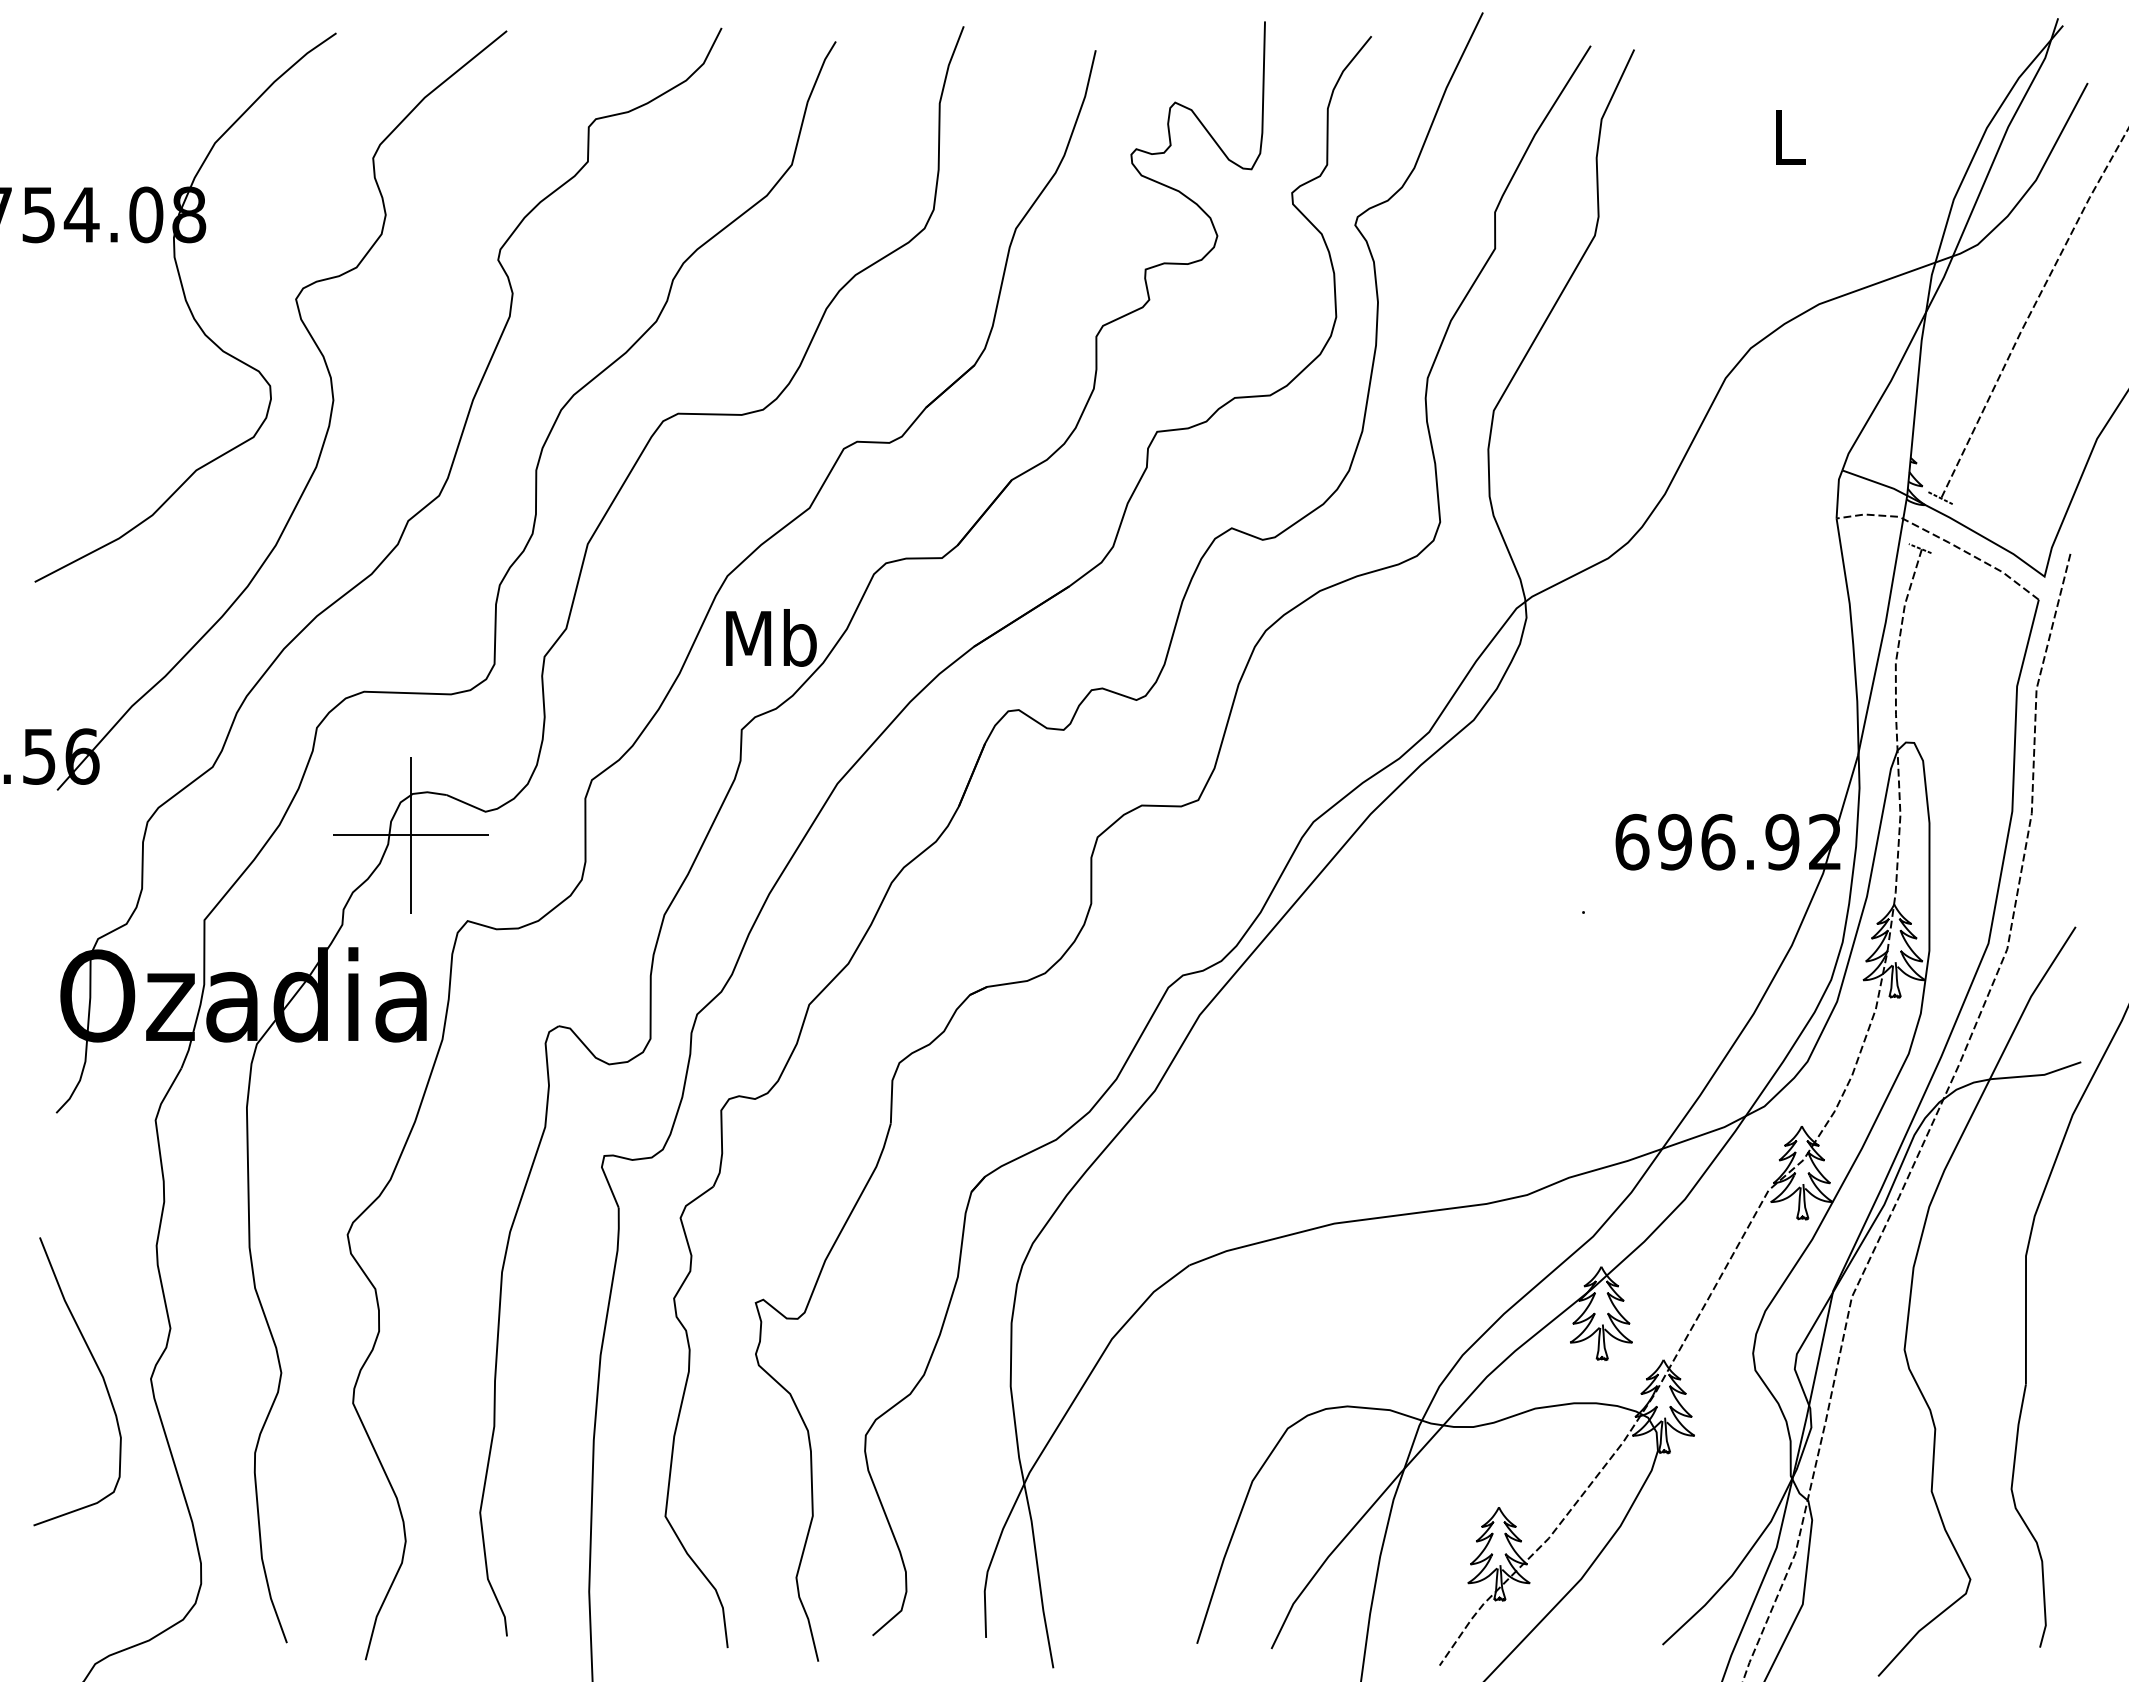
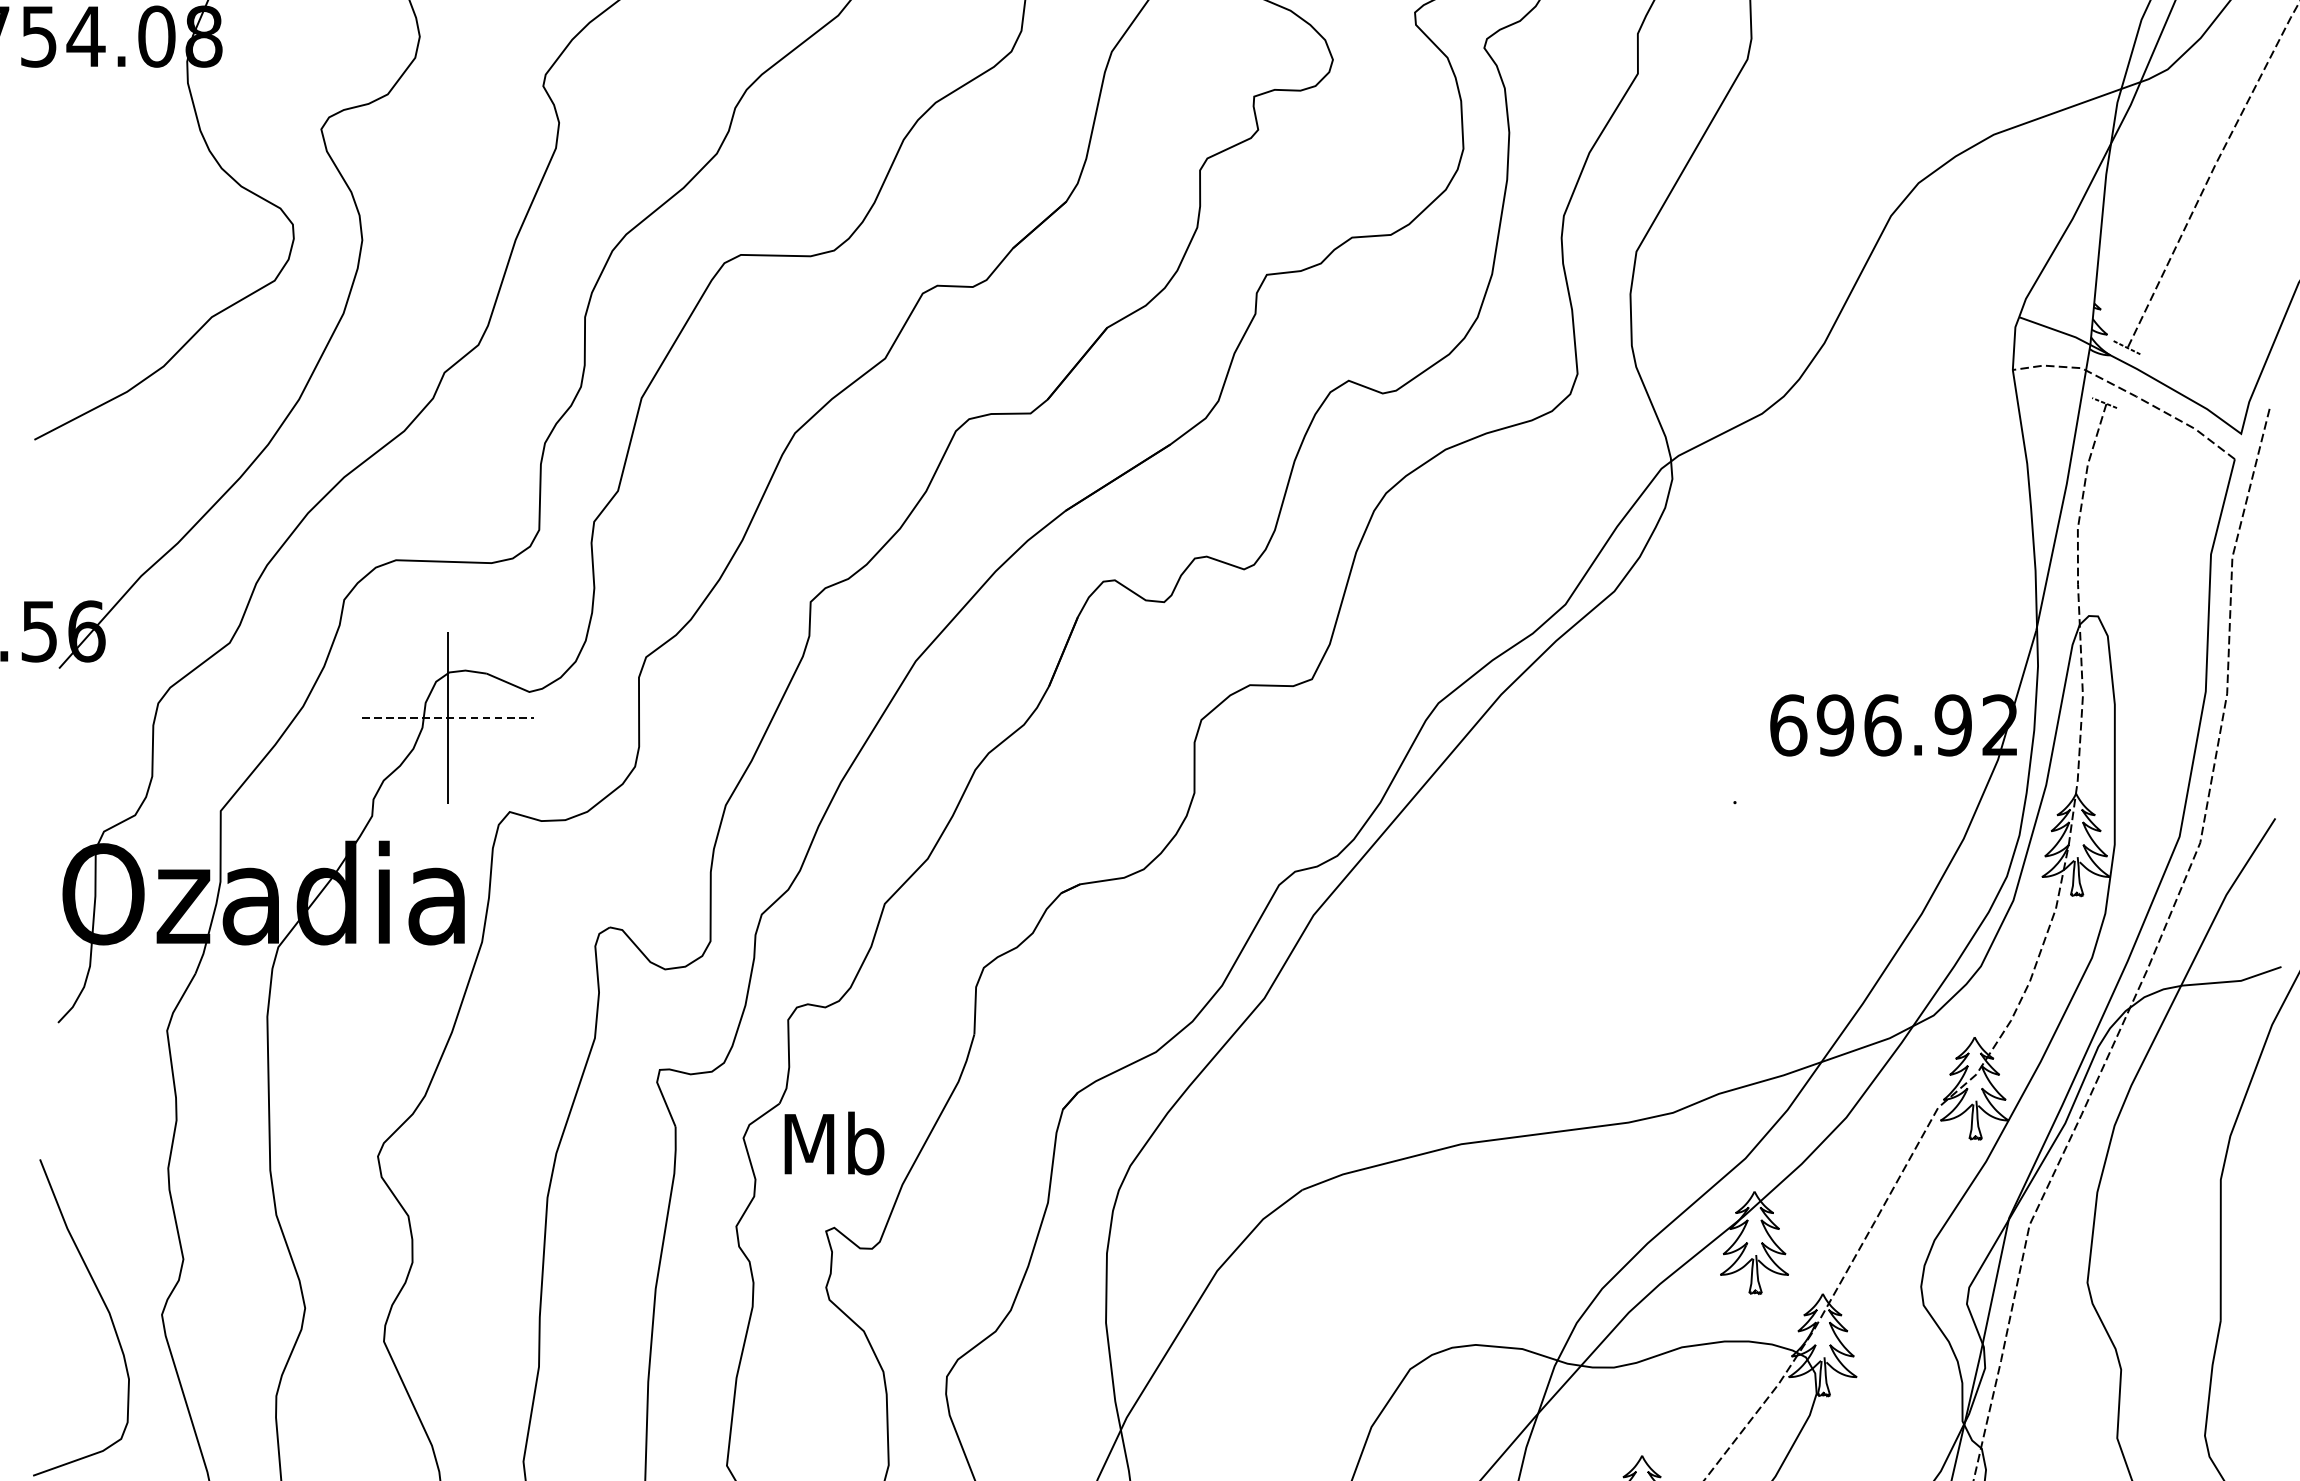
text: (771, 637) -> (834, 1142), moved
line: (411, 835) -> (448, 718), solid -> dashed

